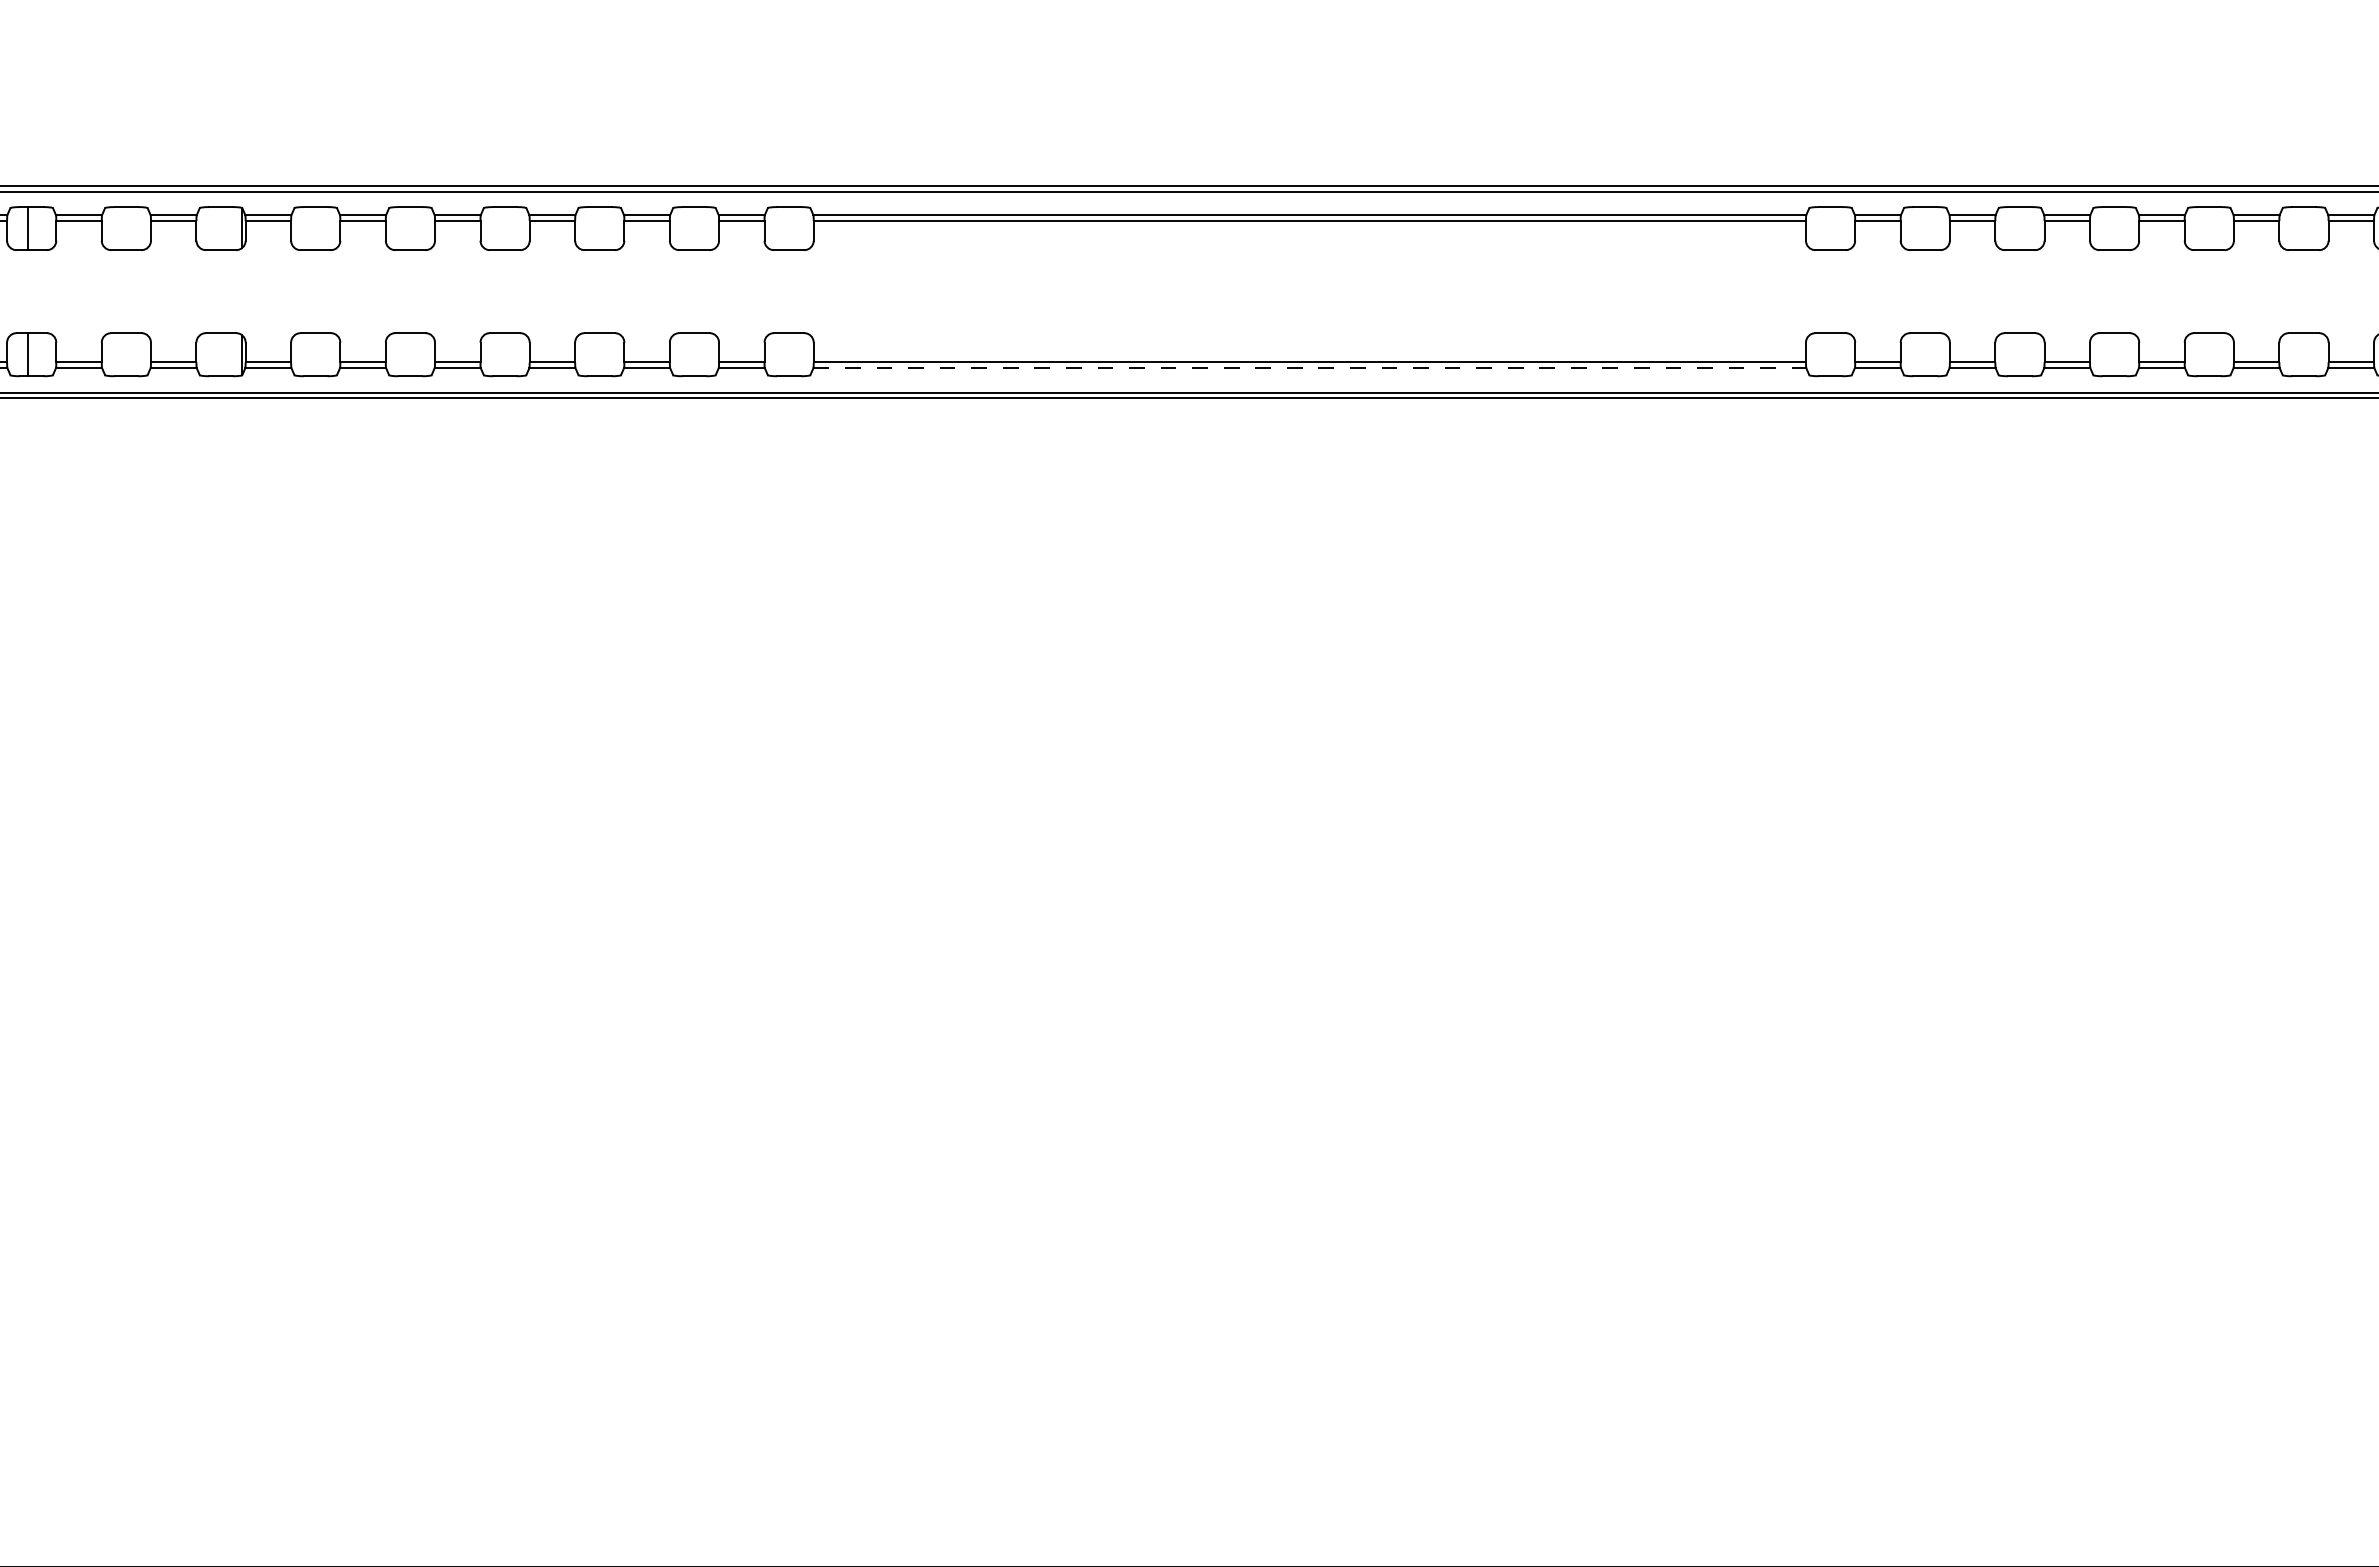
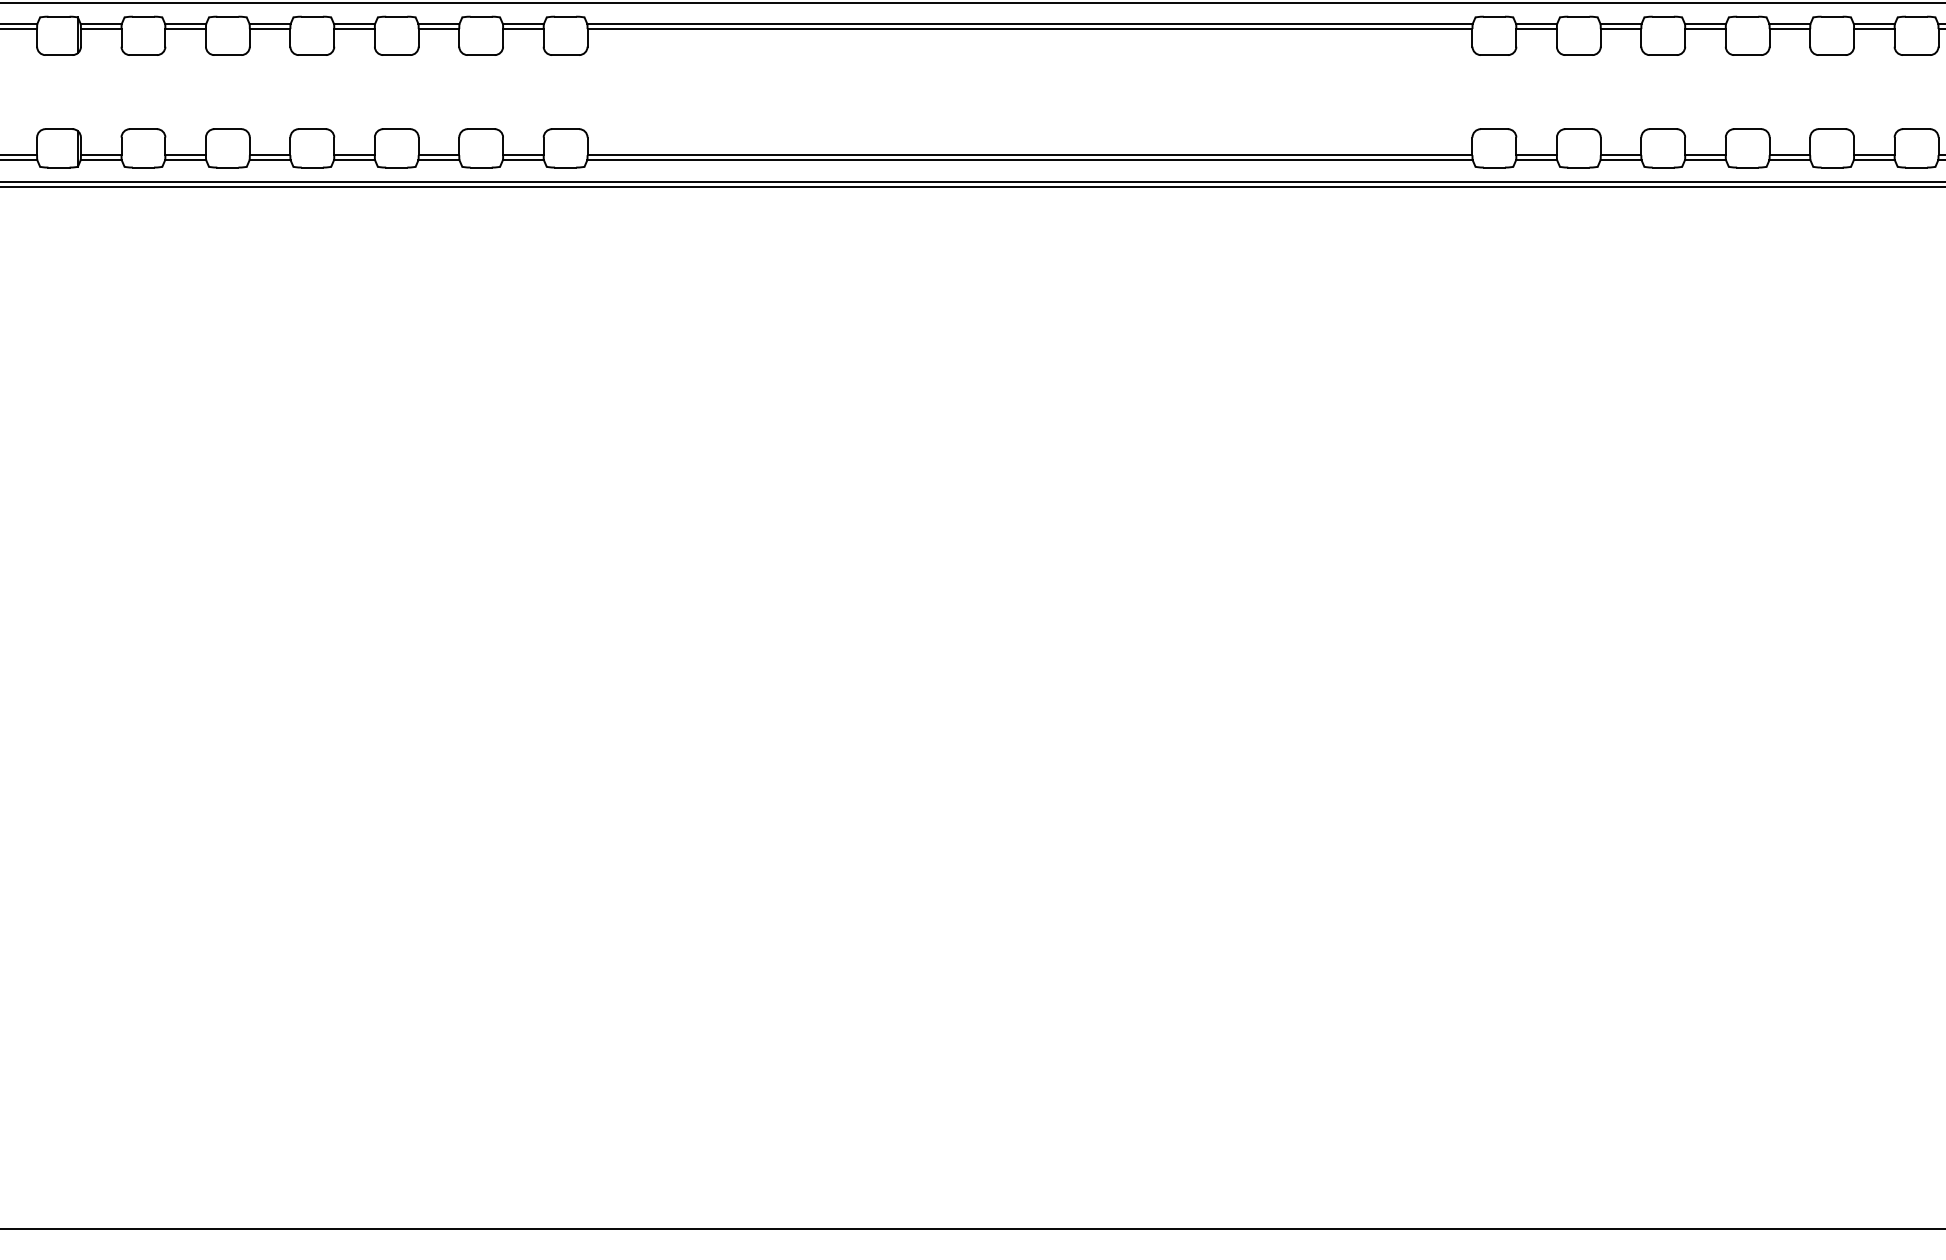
line: (1310, 368) -> (1030, 160), dashed -> solid

